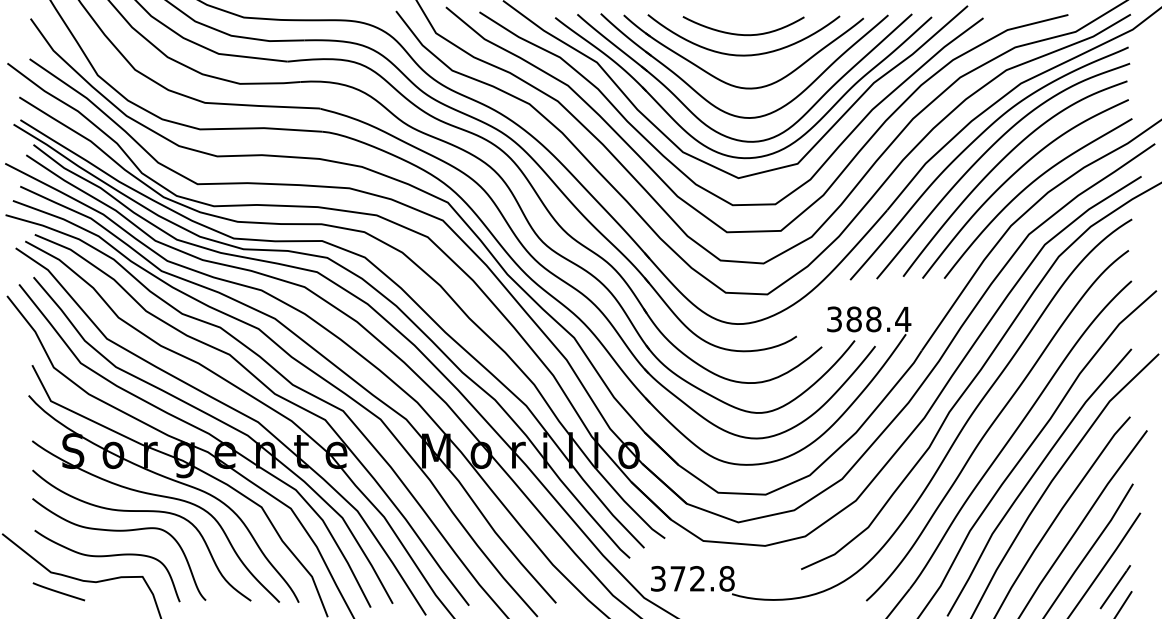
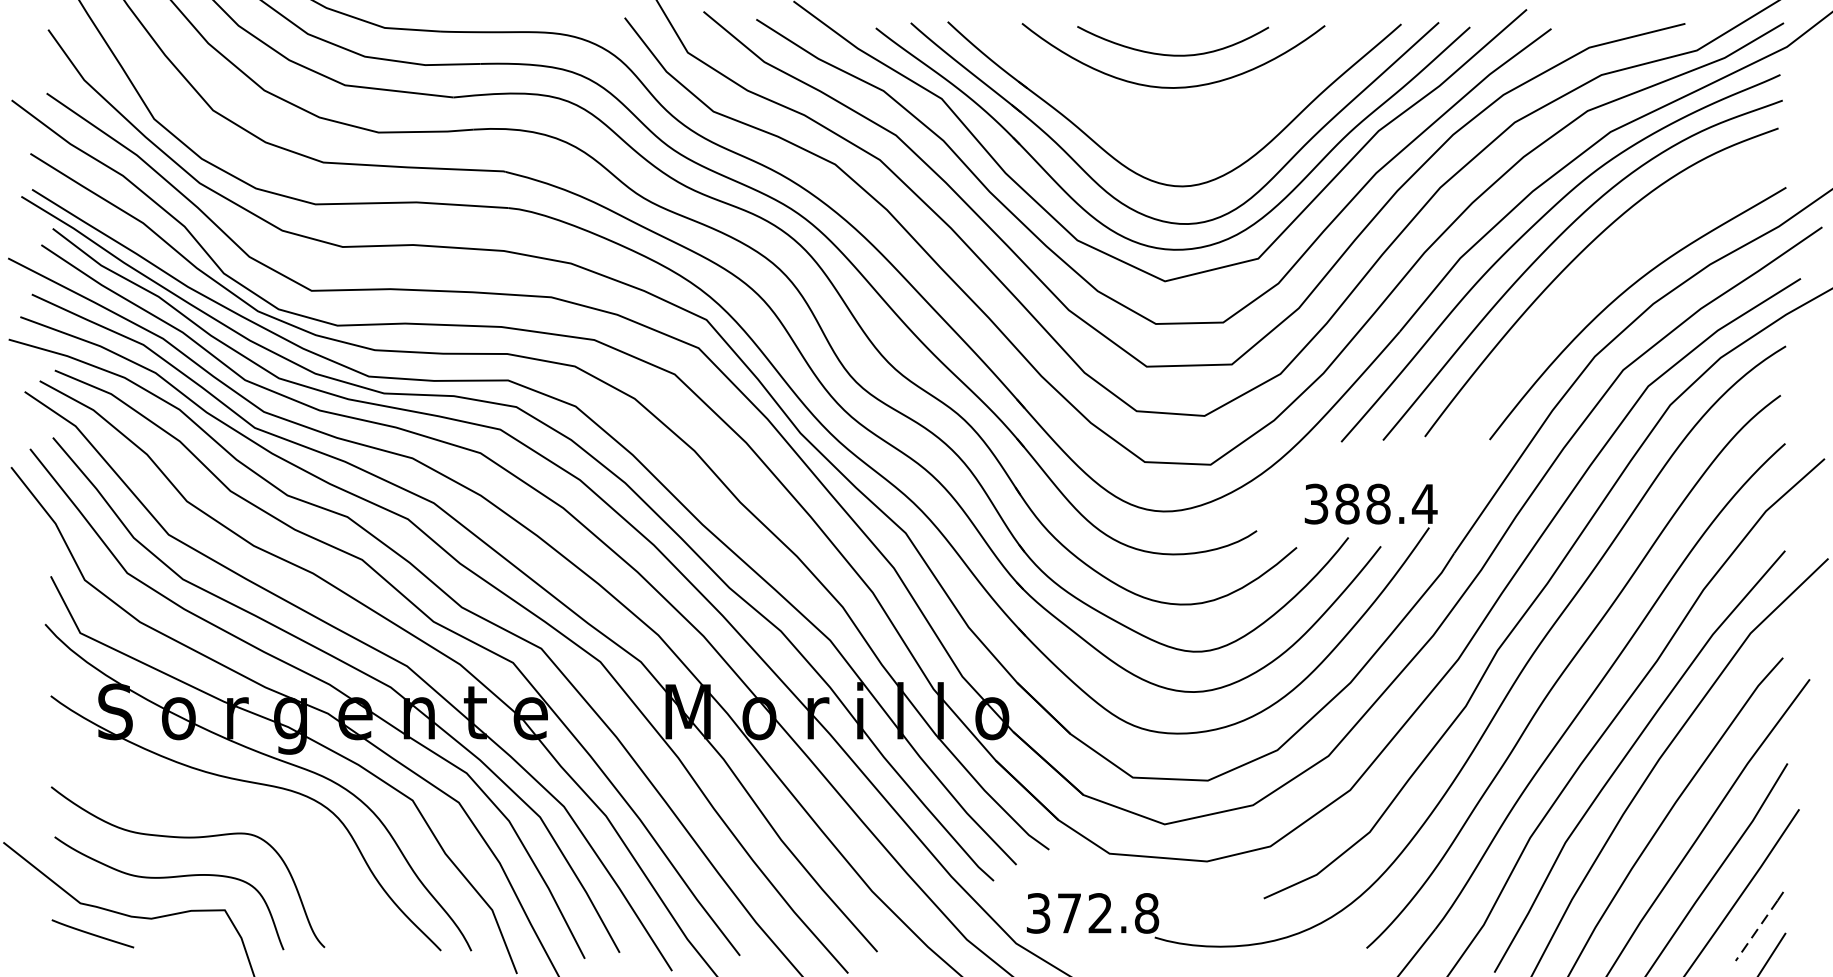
part: (732, 84) -> (1155, 133), removed
curve: (1013, 175) -> (1598, 277), removed
curve: (141, 511) -> (223, 807), removed
line: (1113, 590) -> (1756, 931), solid -> dashed

